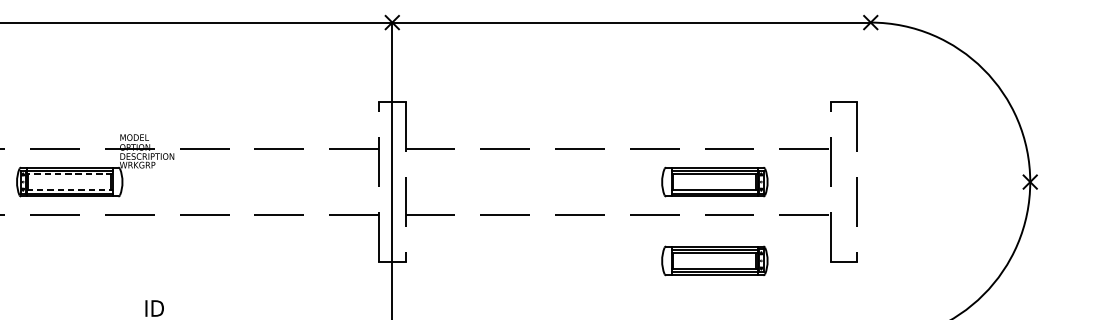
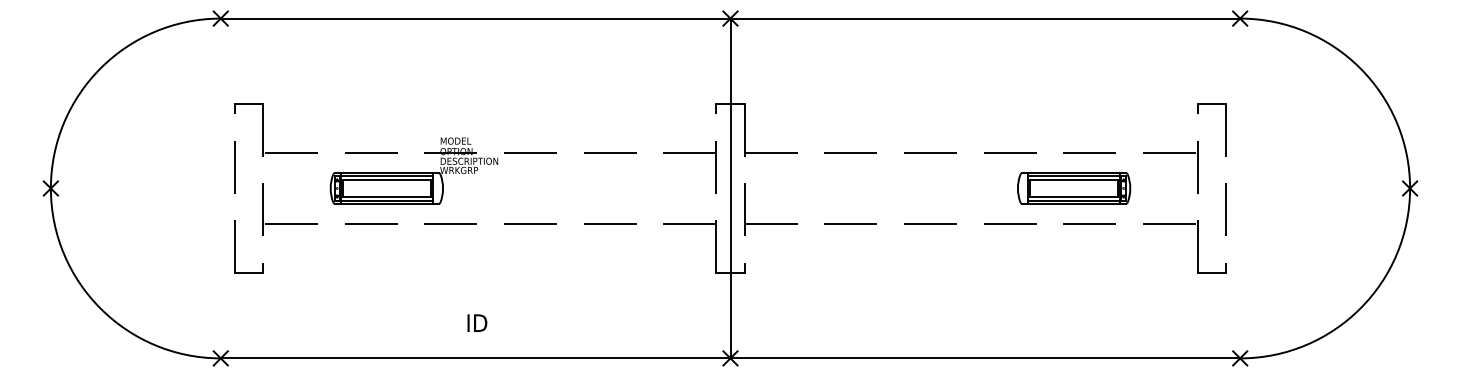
line: (69, 174) -> (386, 180), dashed -> solid
line: (70, 189) -> (387, 196), dashed -> solid
part: (715, 260) -> (1074, 272), removed

